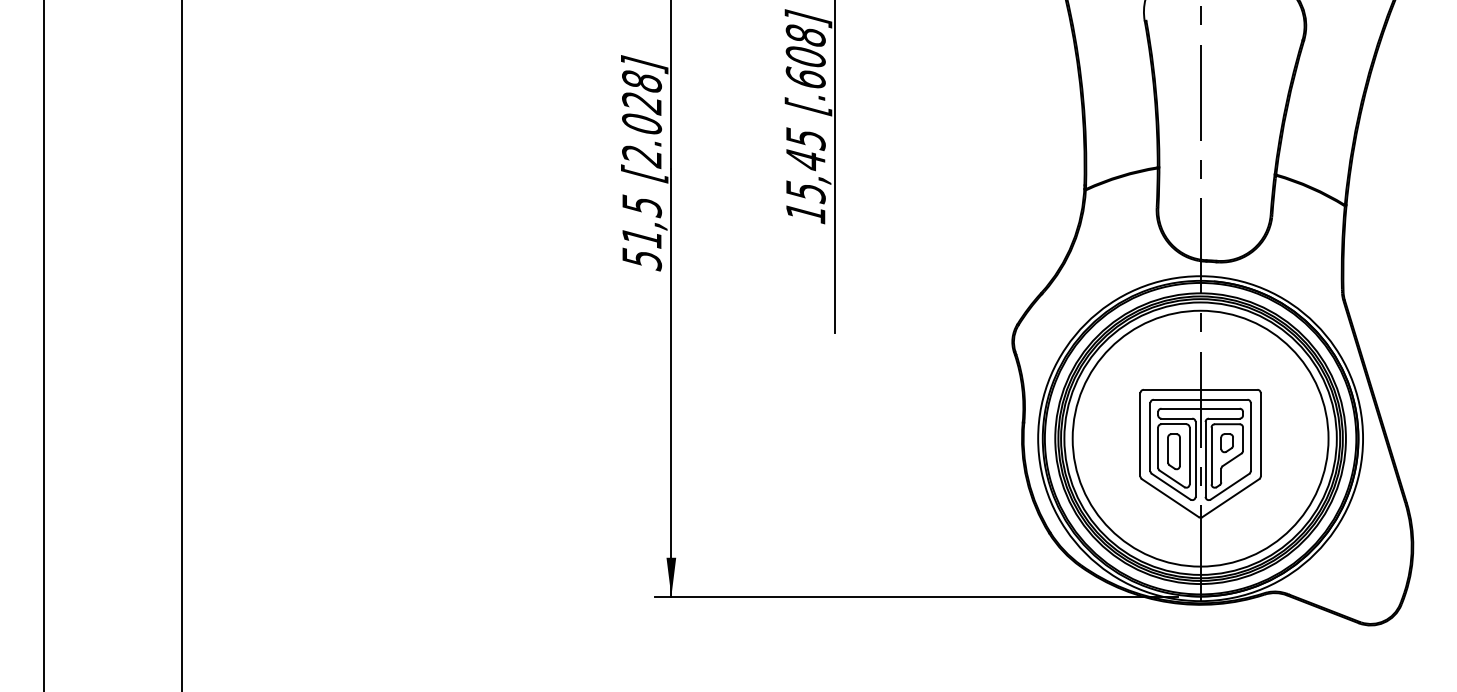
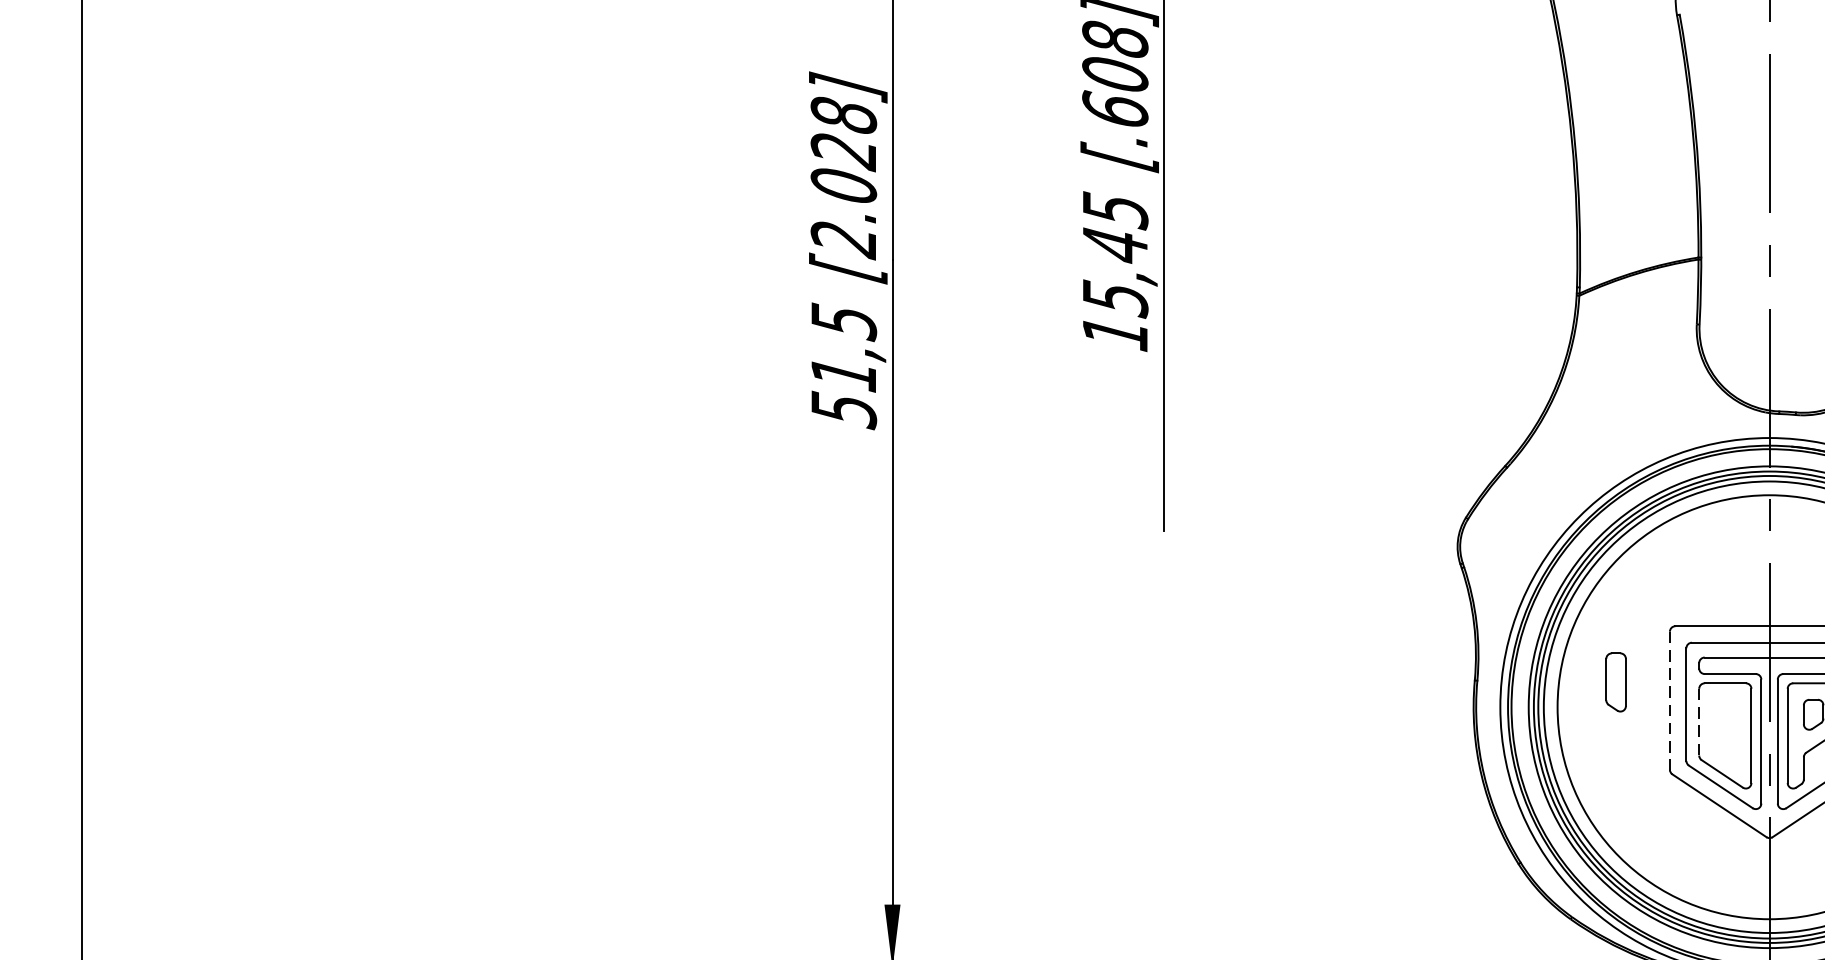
line: (1140, 434) -> (1669, 700), solid -> dashed
line: (1158, 448) -> (1699, 723), solid -> dashed
part: (1173, 451) -> (1615, 682), moved

